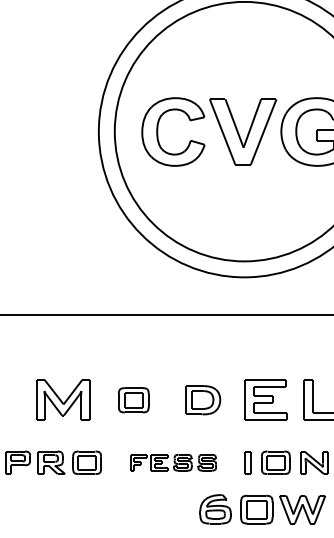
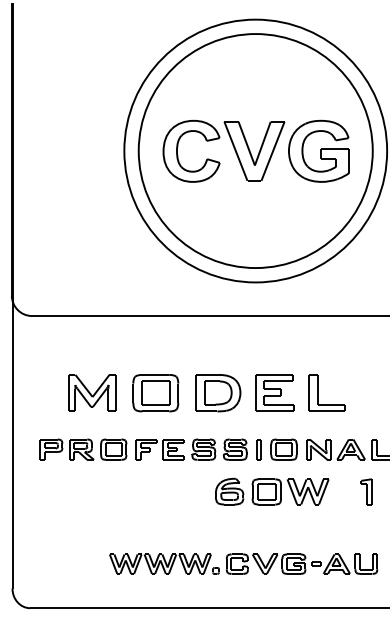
part: (133, 400) -> (155, 393), size x1.67
part: (203, 400) -> (218, 393), size x1.43
part: (173, 462) -> (191, 449), size x1.43

